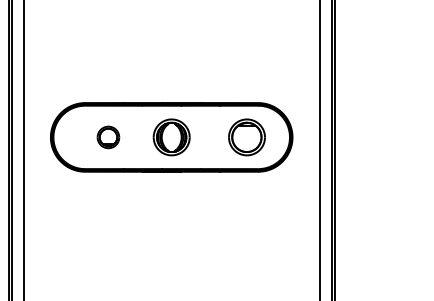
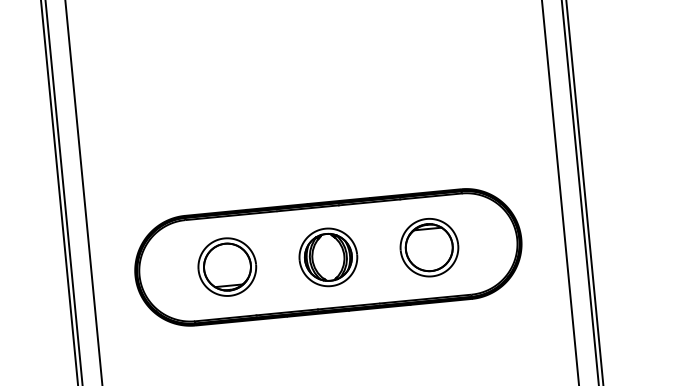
part: (108, 137) -> (227, 267), size x1.67
part: (246, 137) -> (428, 247), moved

